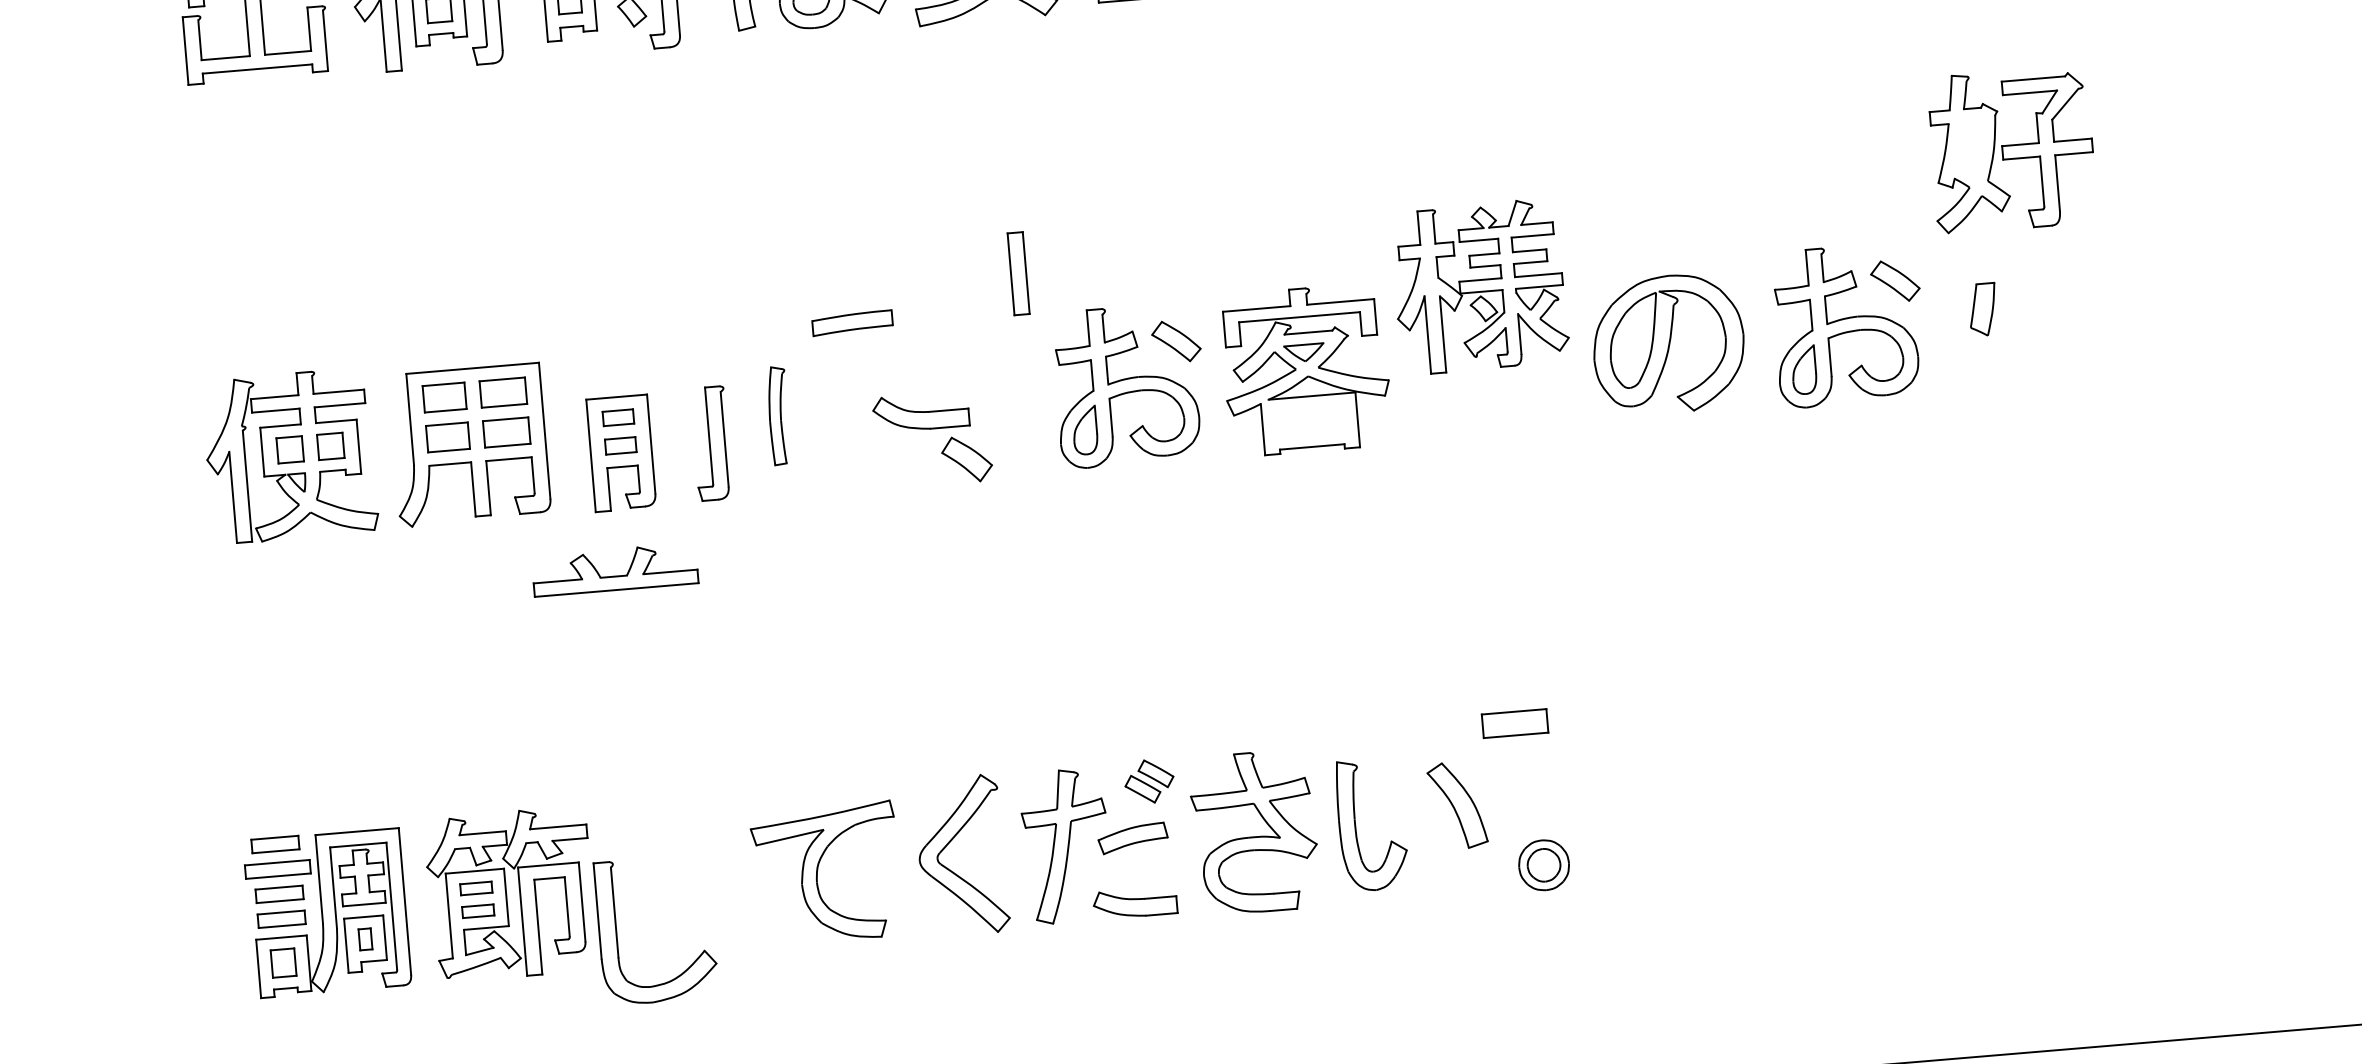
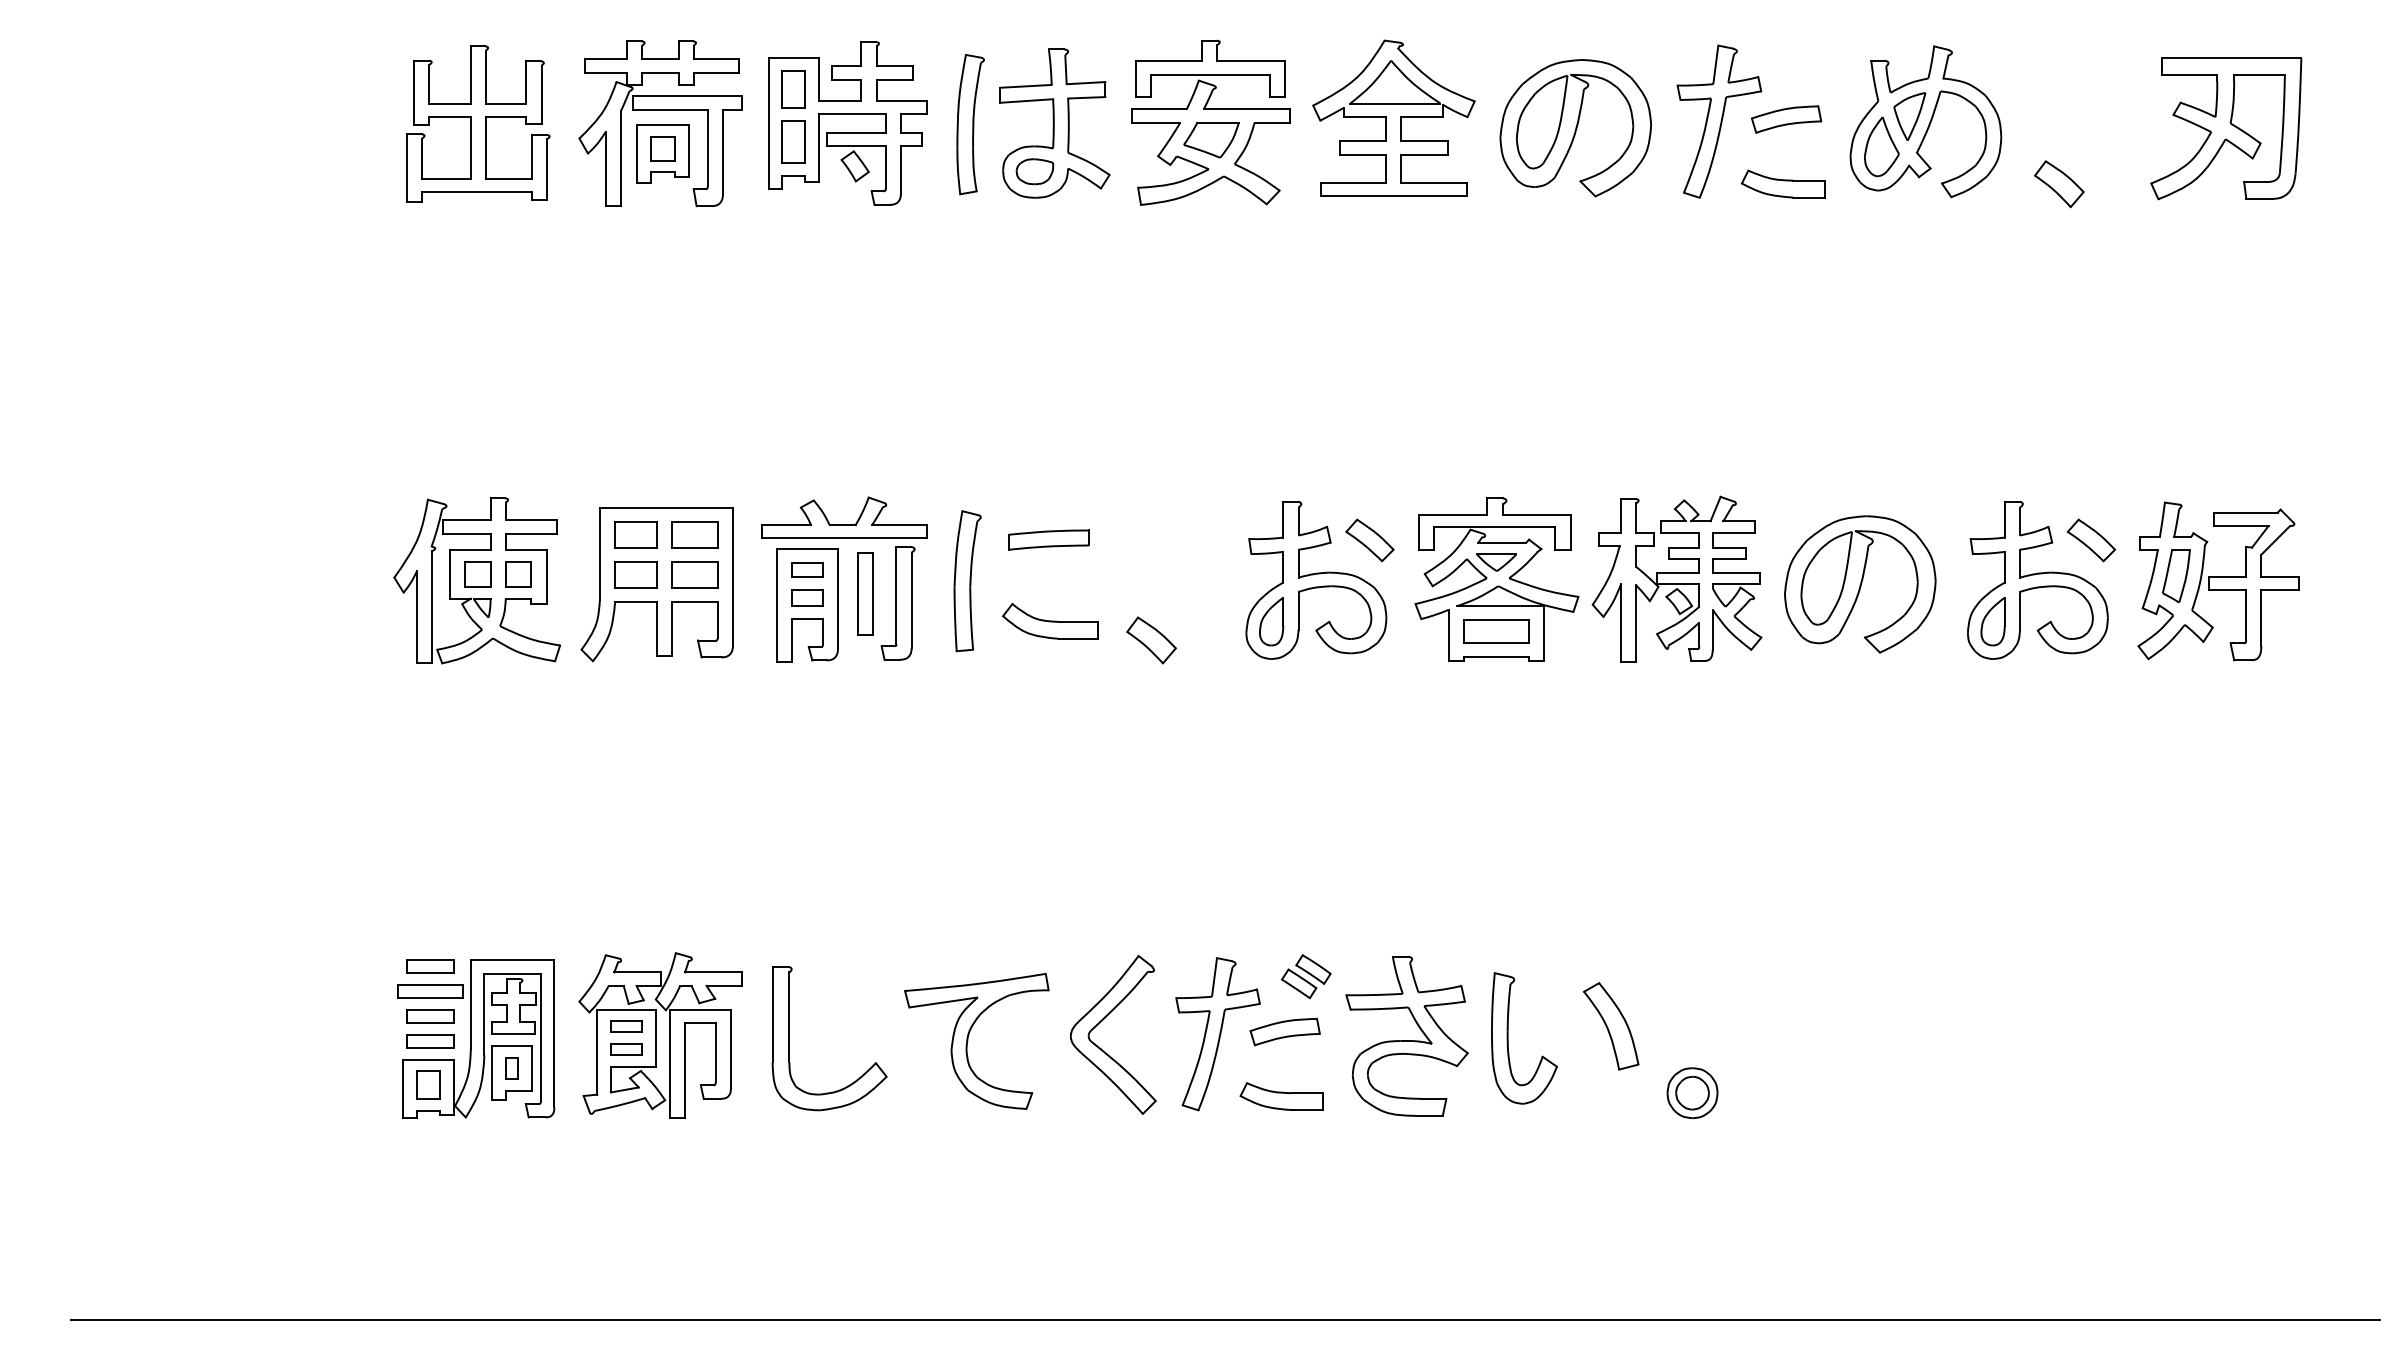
part: (2011, 149) -> (2218, 581), moved
part: (1018, 273) -> (865, 593), moved
part: (1479, 286) -> (1676, 578), moved
part: (852, 322) -> (1048, 539), moved
part: (920, 412) -> (1050, 621), moved
part: (778, 416) -> (967, 581), size x1.43
part: (615, 576) -> (844, 524), moved
part: (1515, 723) -> (1496, 631), moved
part: (616, 933) -> (789, 1038), moved

